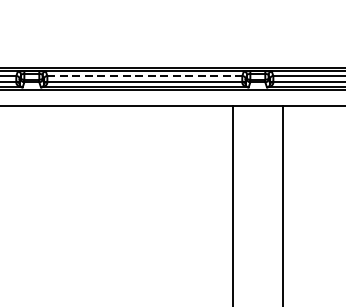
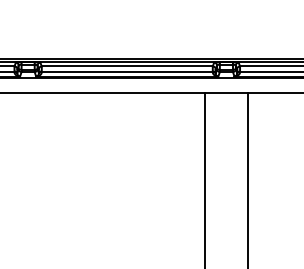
line: (145, 76) -> (127, 66), dashed -> solid

